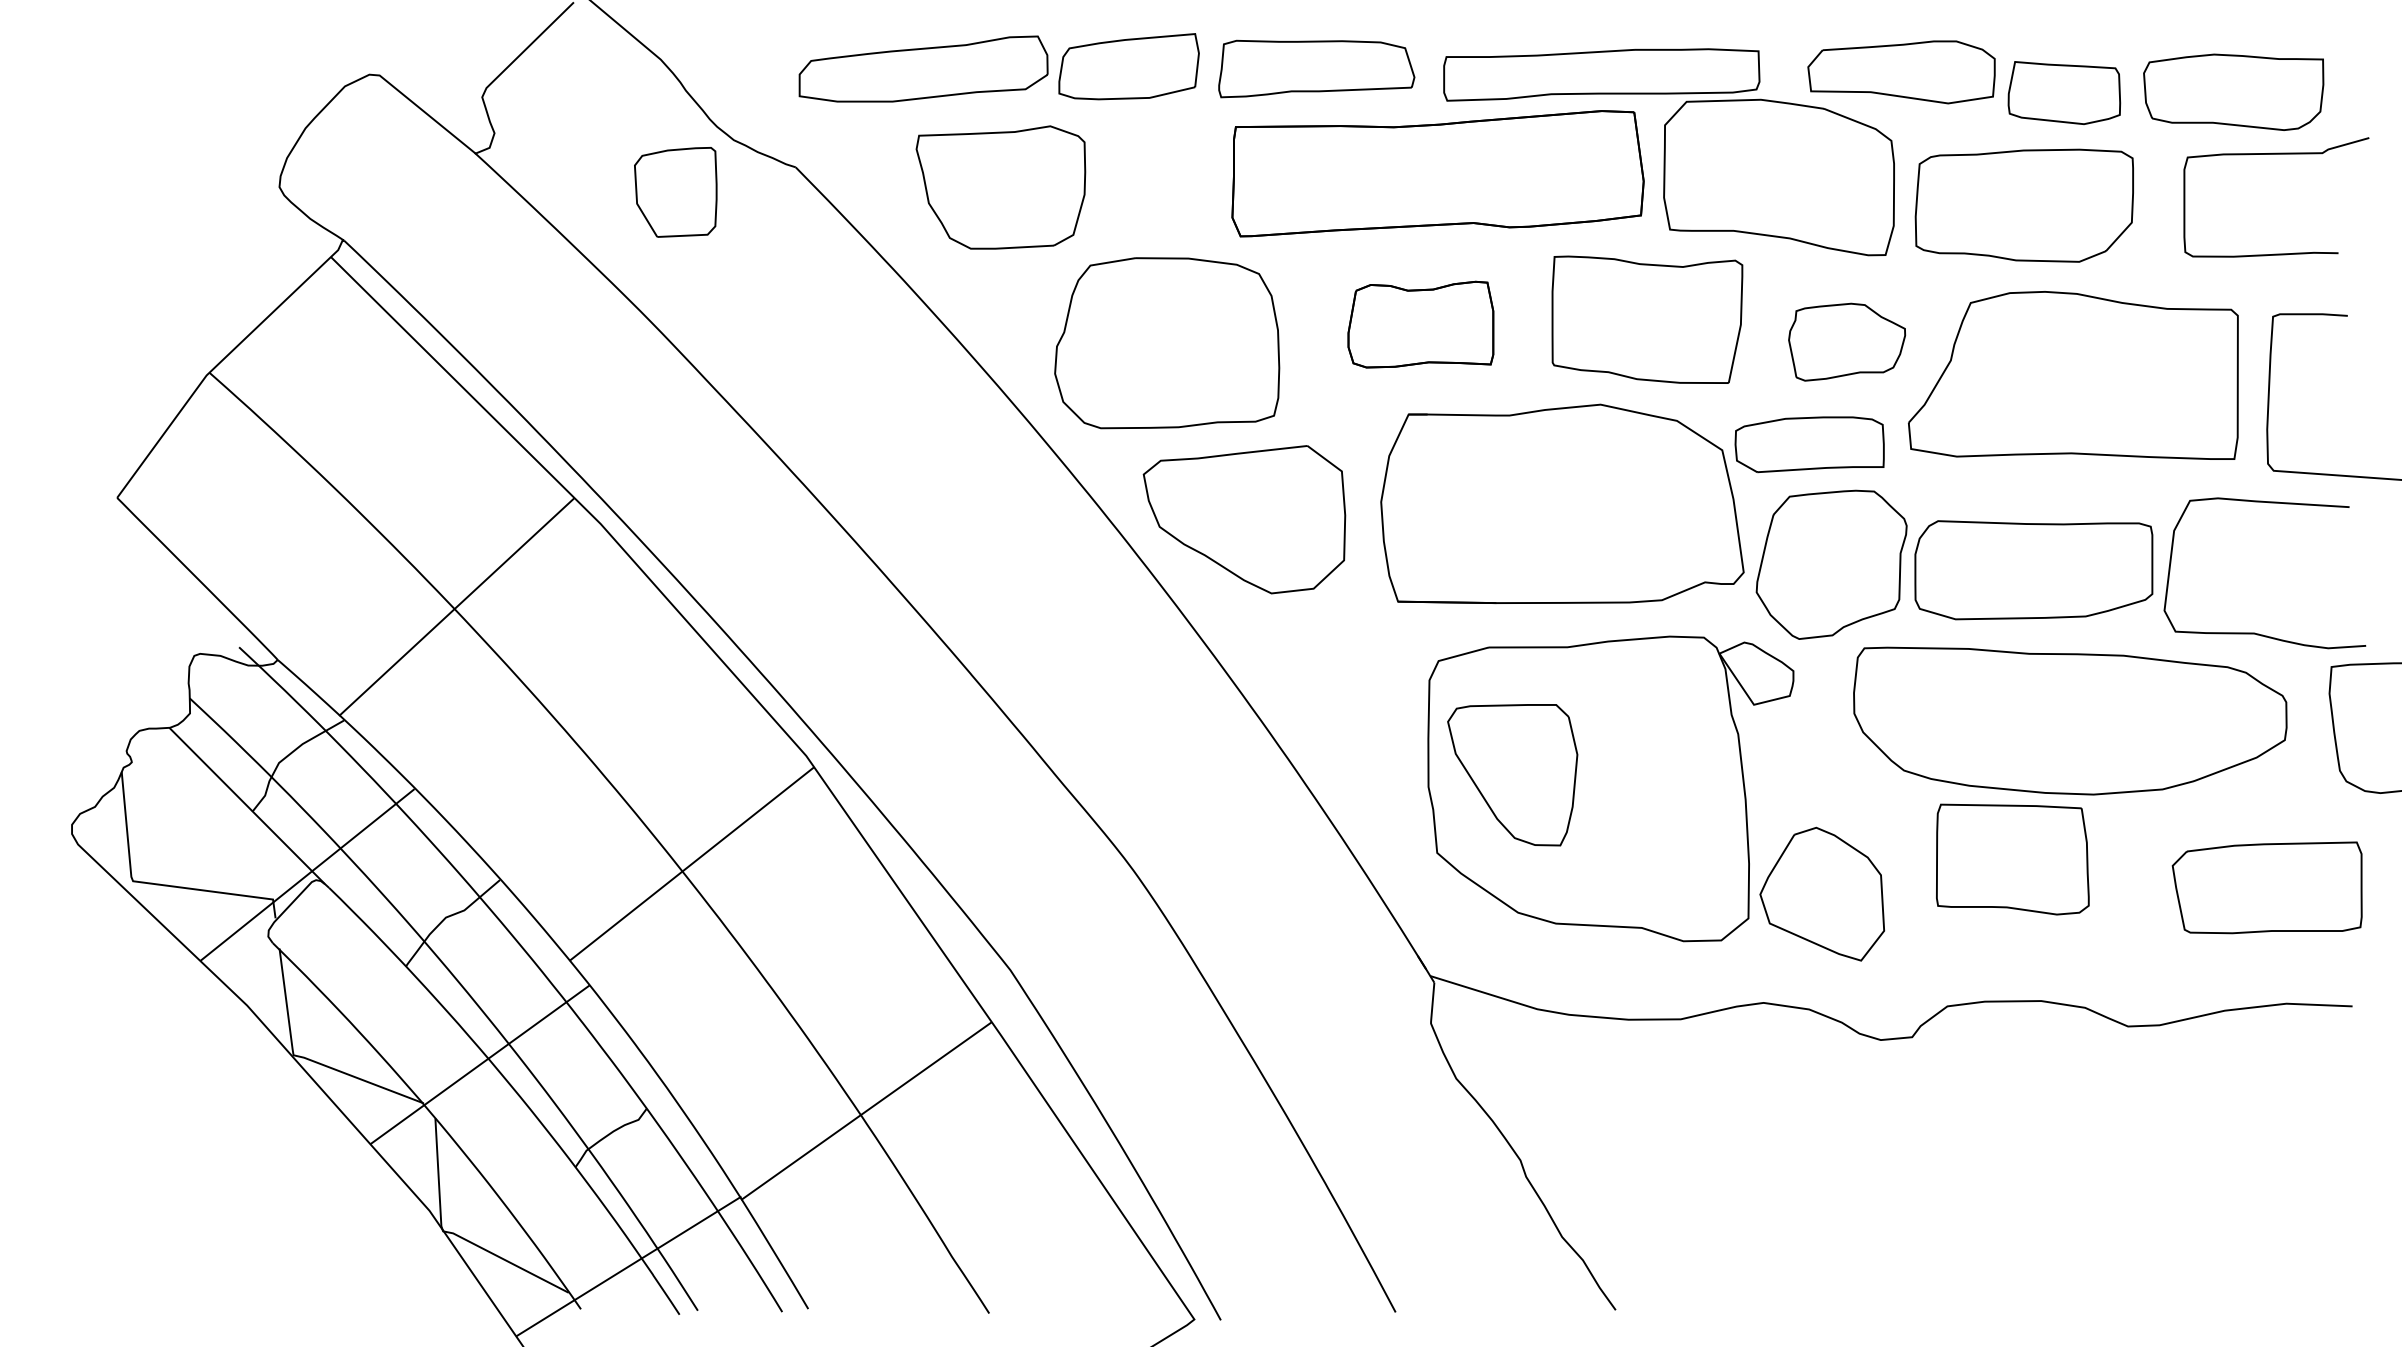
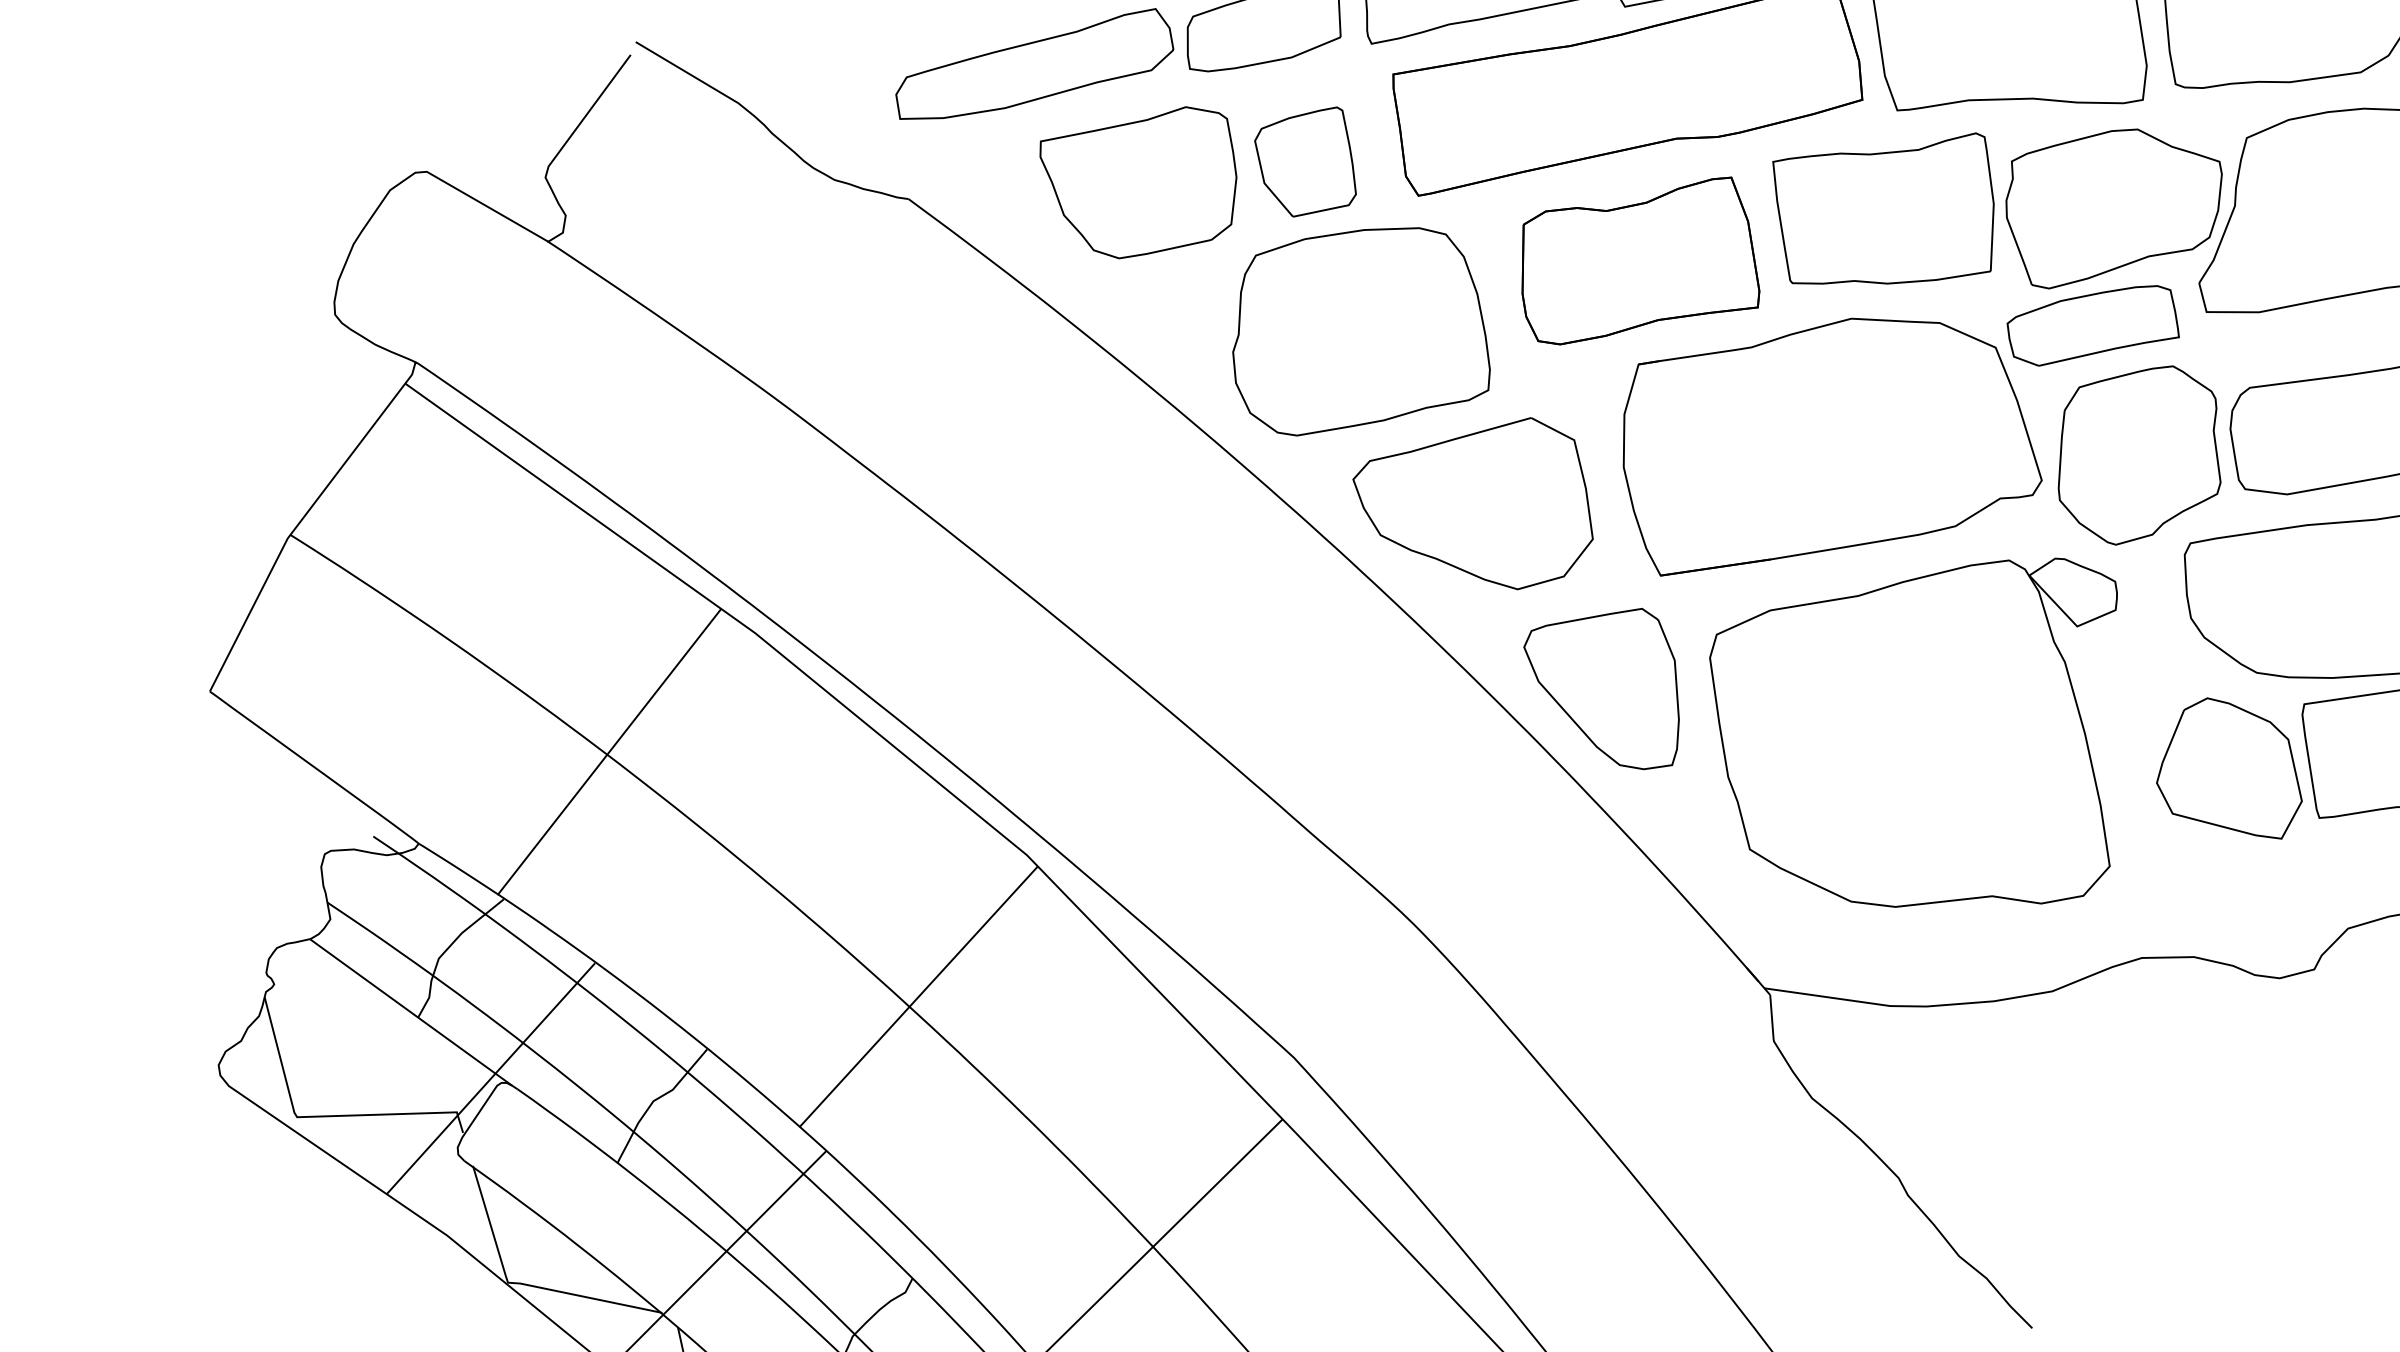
part: (675, 192) -> (1305, 163), moved
part: (1420, 324) -> (1635, 261), size x1.43
part: (1846, 342) -> (2115, 204), size x1.67
part: (1512, 775) -> (1606, 695), moved
part: (1822, 893) -> (2226, 770), moved

